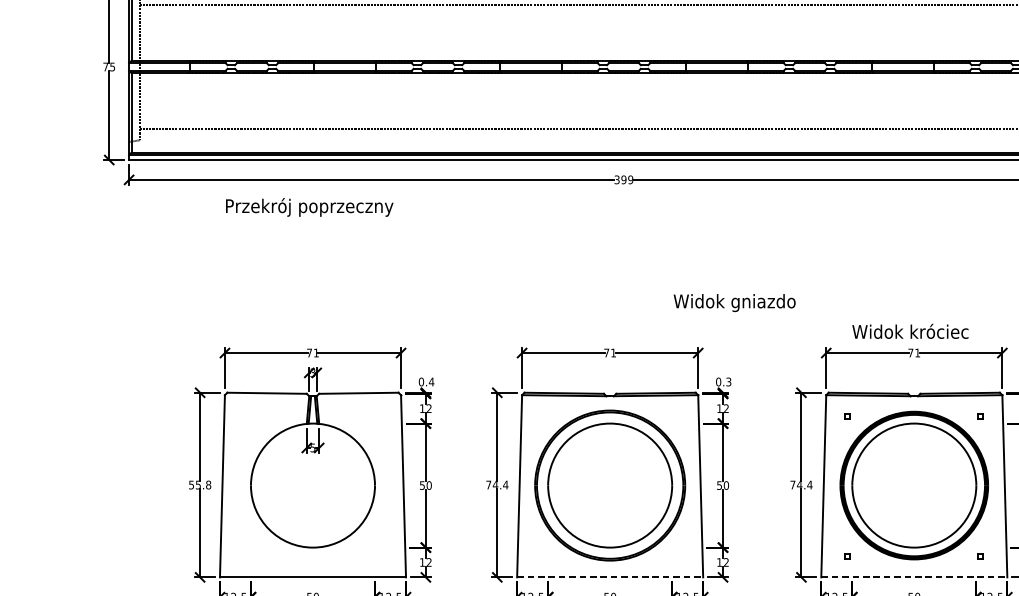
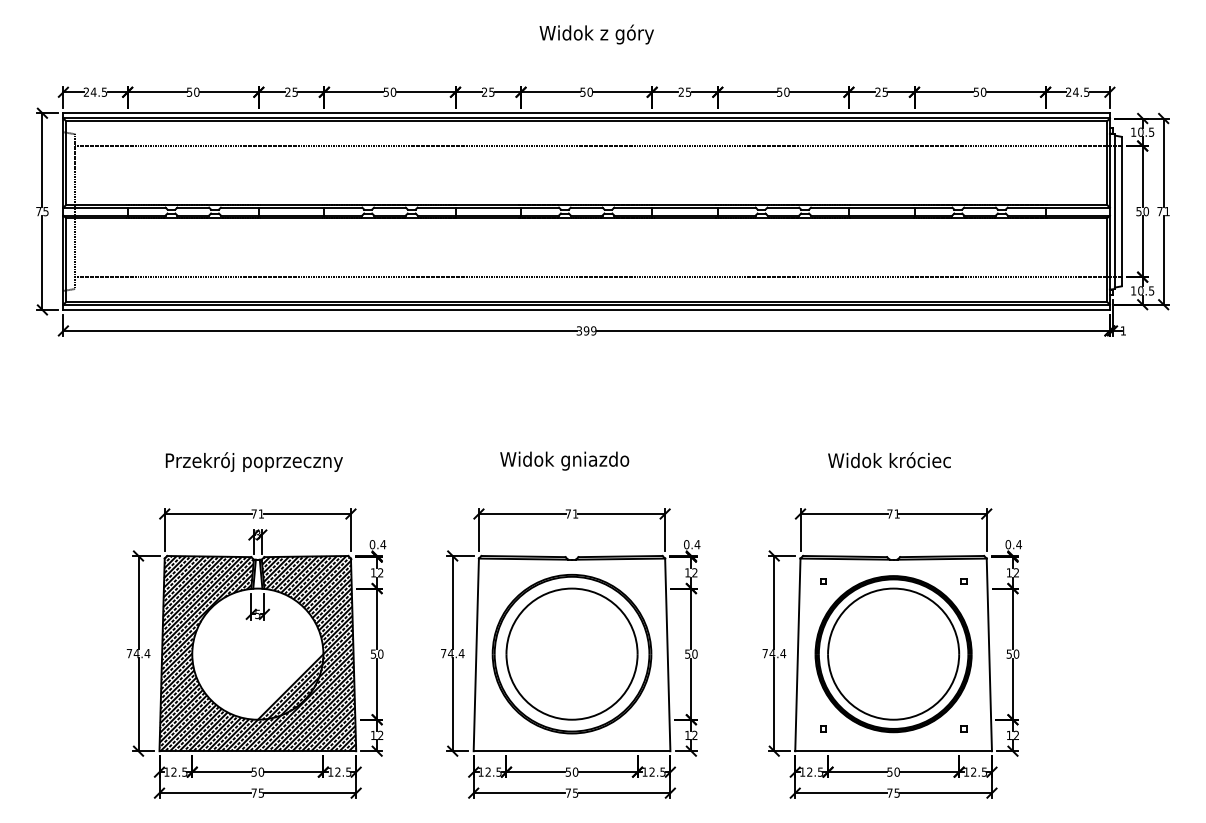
text: (308, 206) -> (253, 461), moved
text: (734, 302) -> (564, 460), moved
text: (910, 331) -> (889, 460), moved
text: (728, 381) -> (697, 544), 0.3 -> 0.4
text: (200, 484) -> (138, 653), 55.8 -> 74.4
hatch: (312, 484) -> (257, 653), added
line: (610, 577) -> (572, 751), dashed -> solid
line: (915, 577) -> (894, 751), dashed -> solid

